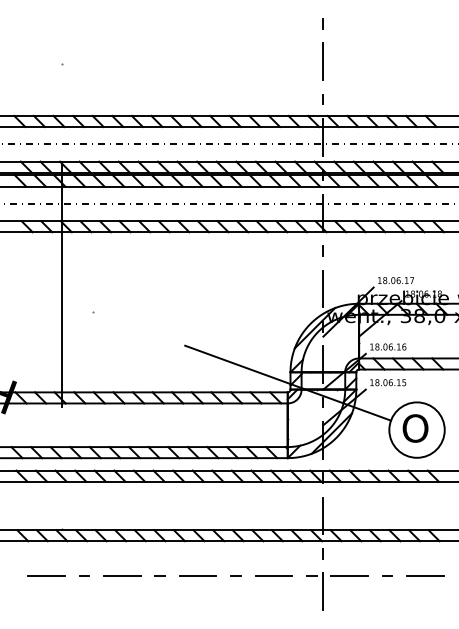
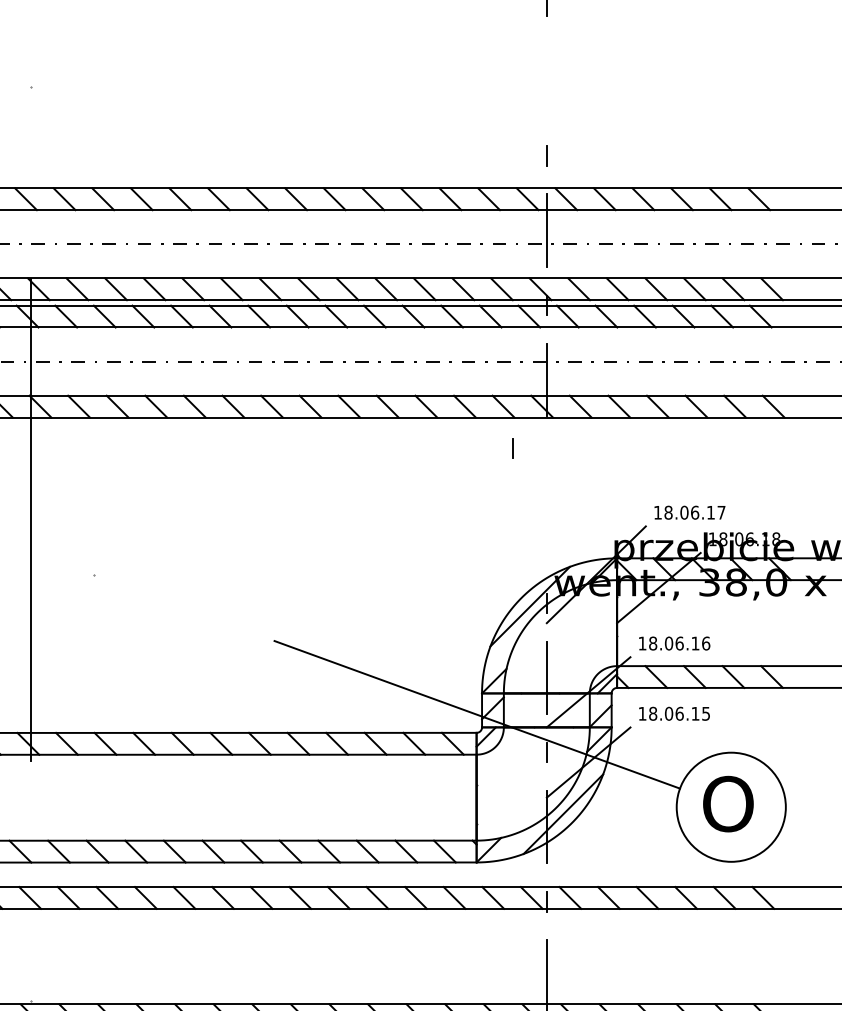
line: (323, 61) -> (547, 81), removed
line: (322, 250) -> (511, 447), moved
line: (323, 288) -> (547, 528), removed

